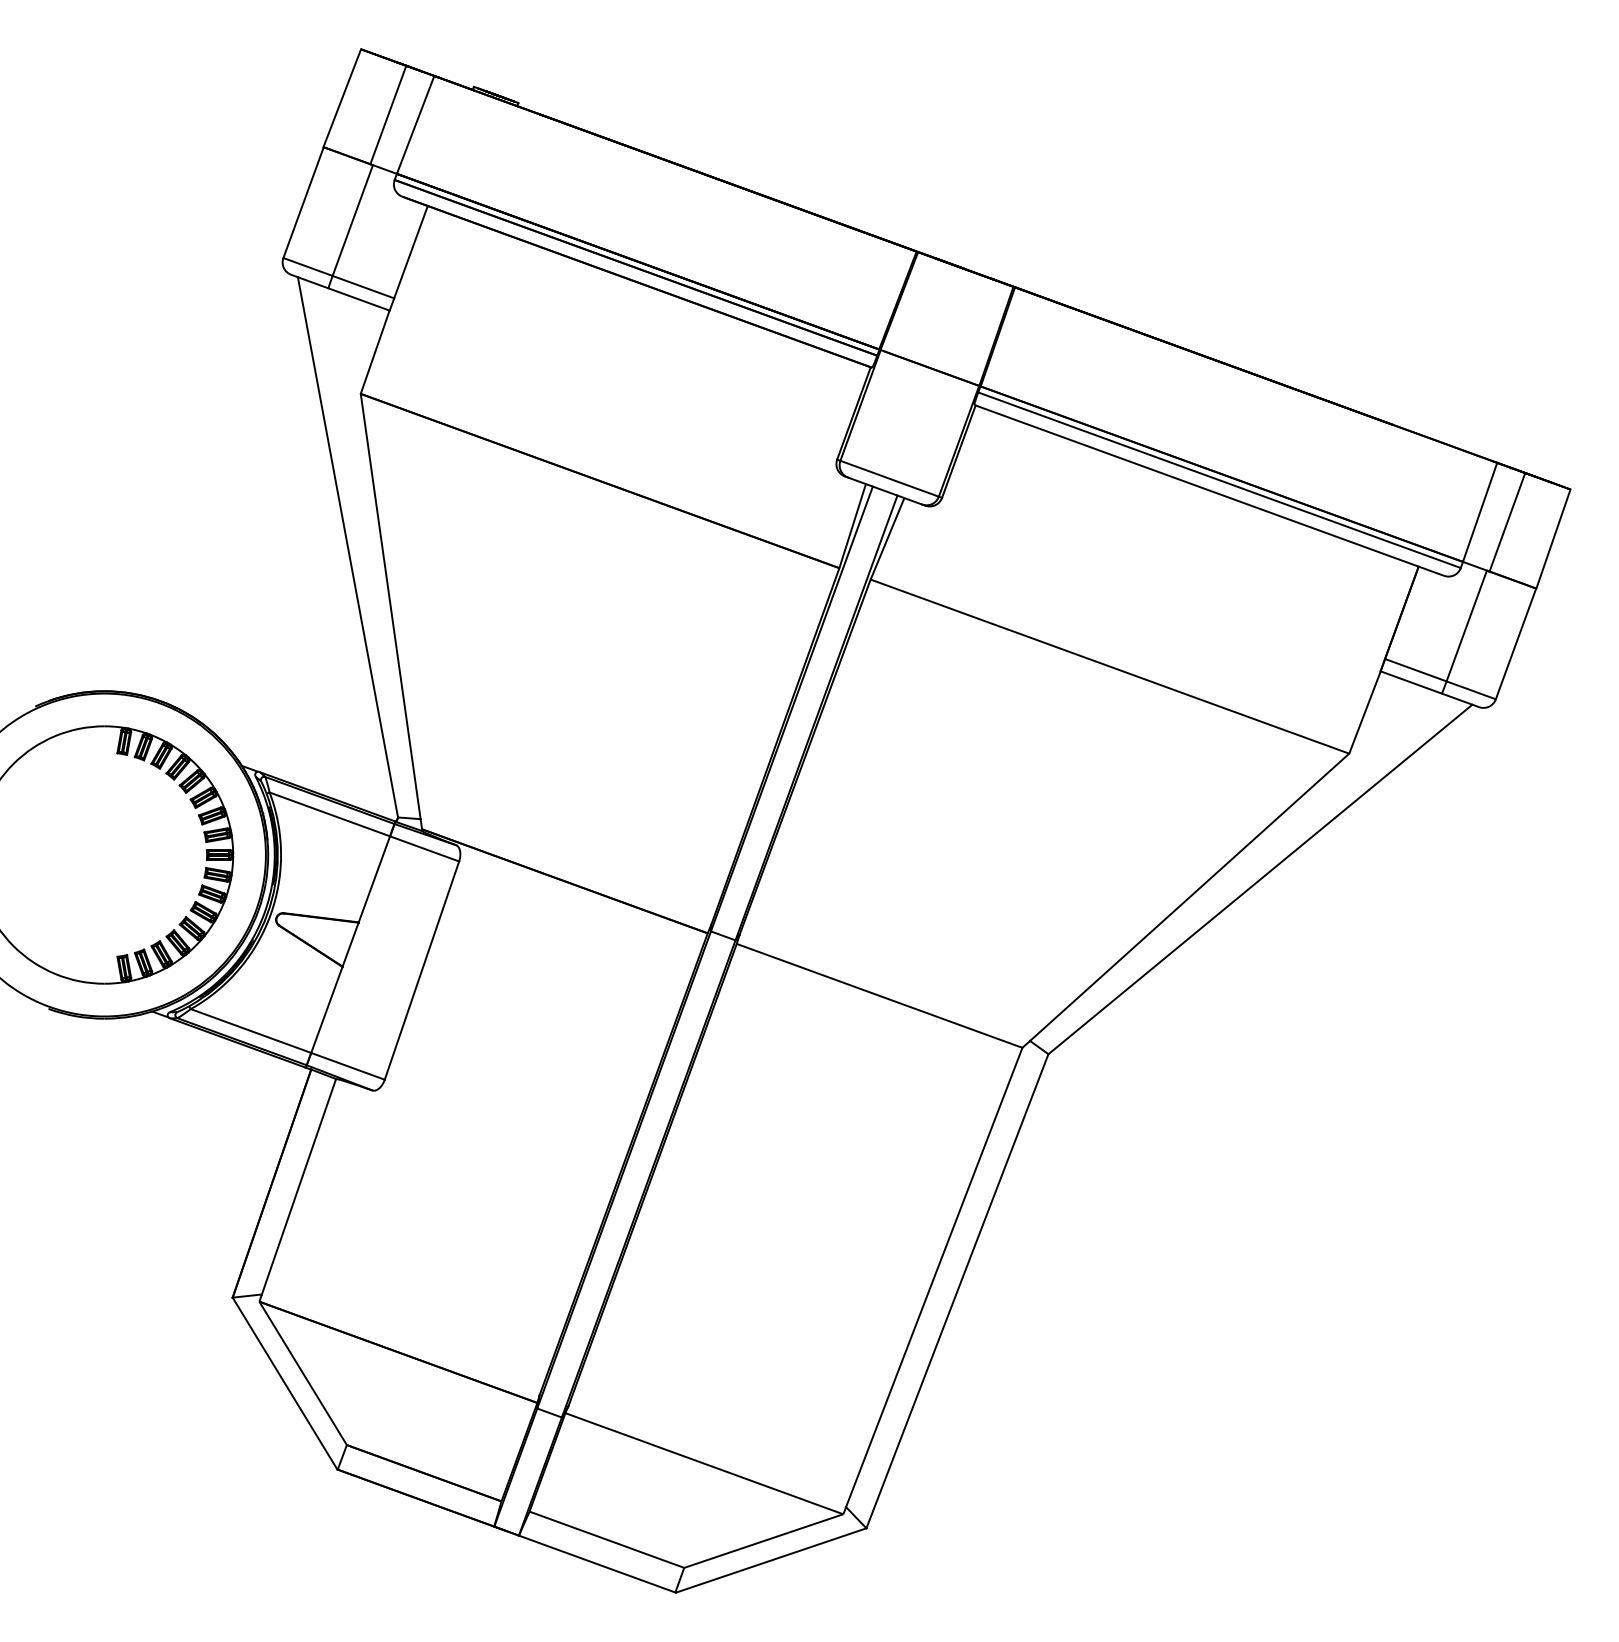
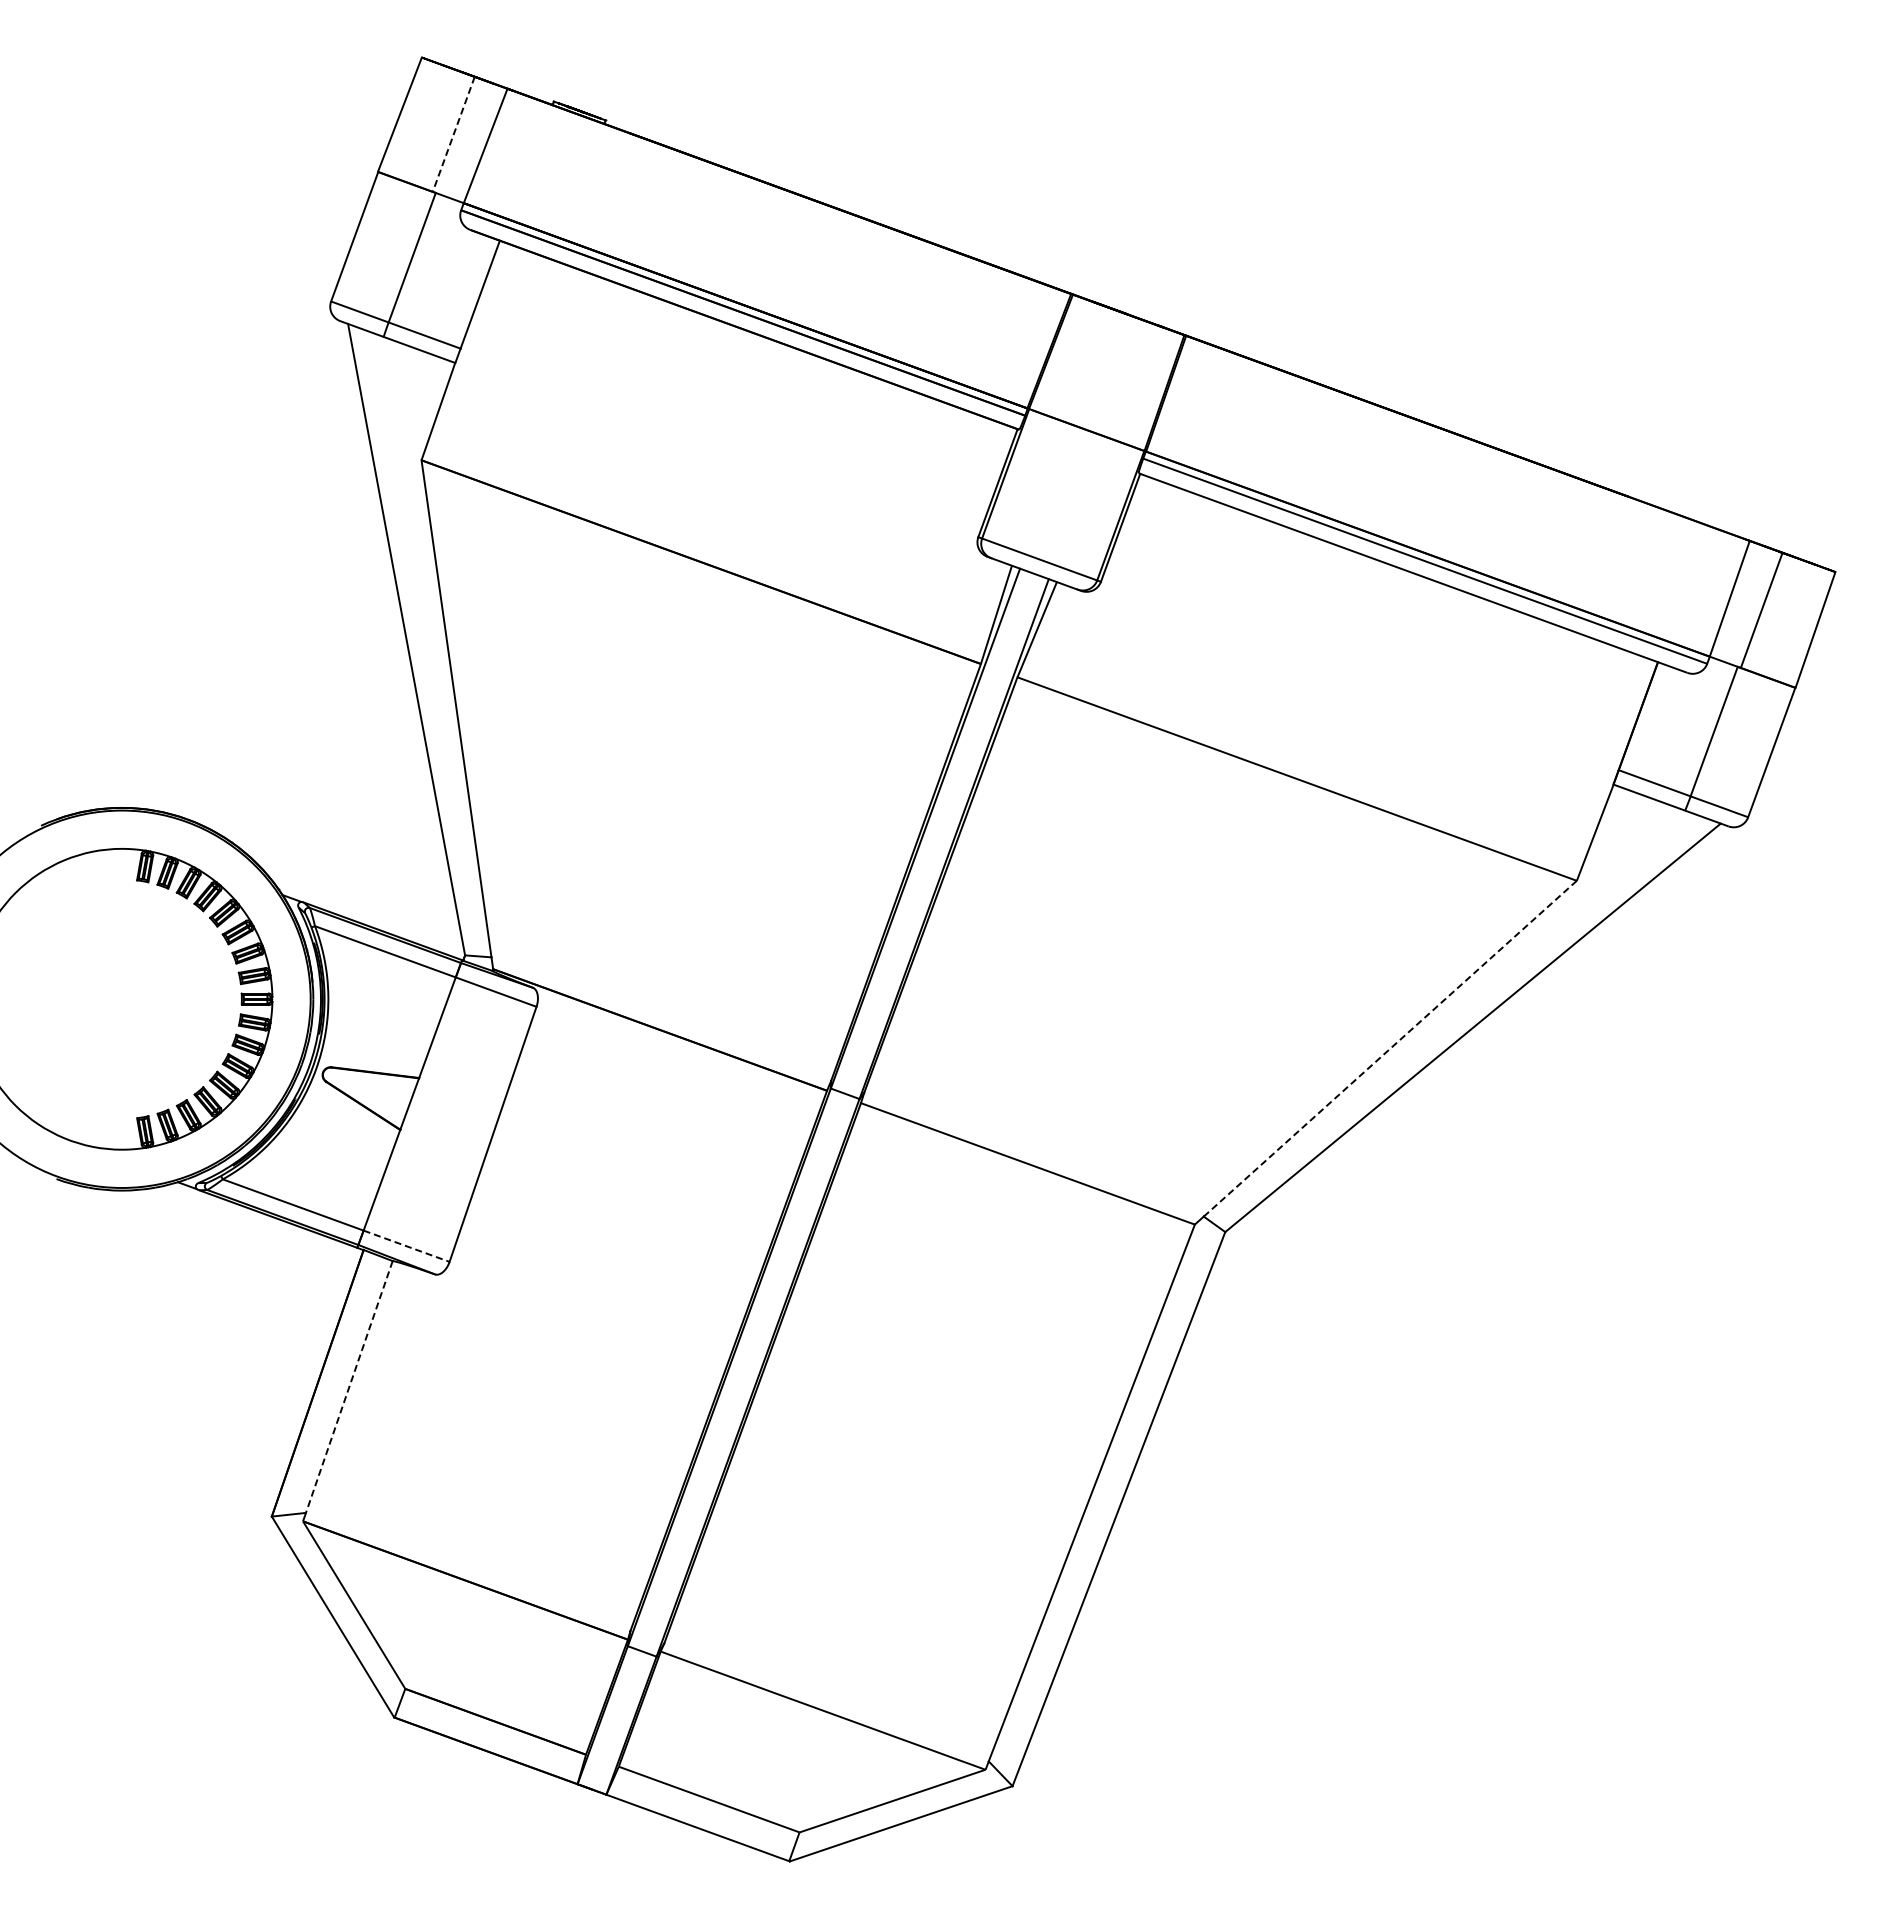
line: (388, 115) -> (453, 134), solid -> dashed
line: (1189, 897) -> (1390, 1048), solid -> dashed
line: (347, 1066) -> (406, 1246), solid -> dashed
line: (299, 1187) -> (349, 1387), solid -> dashed

